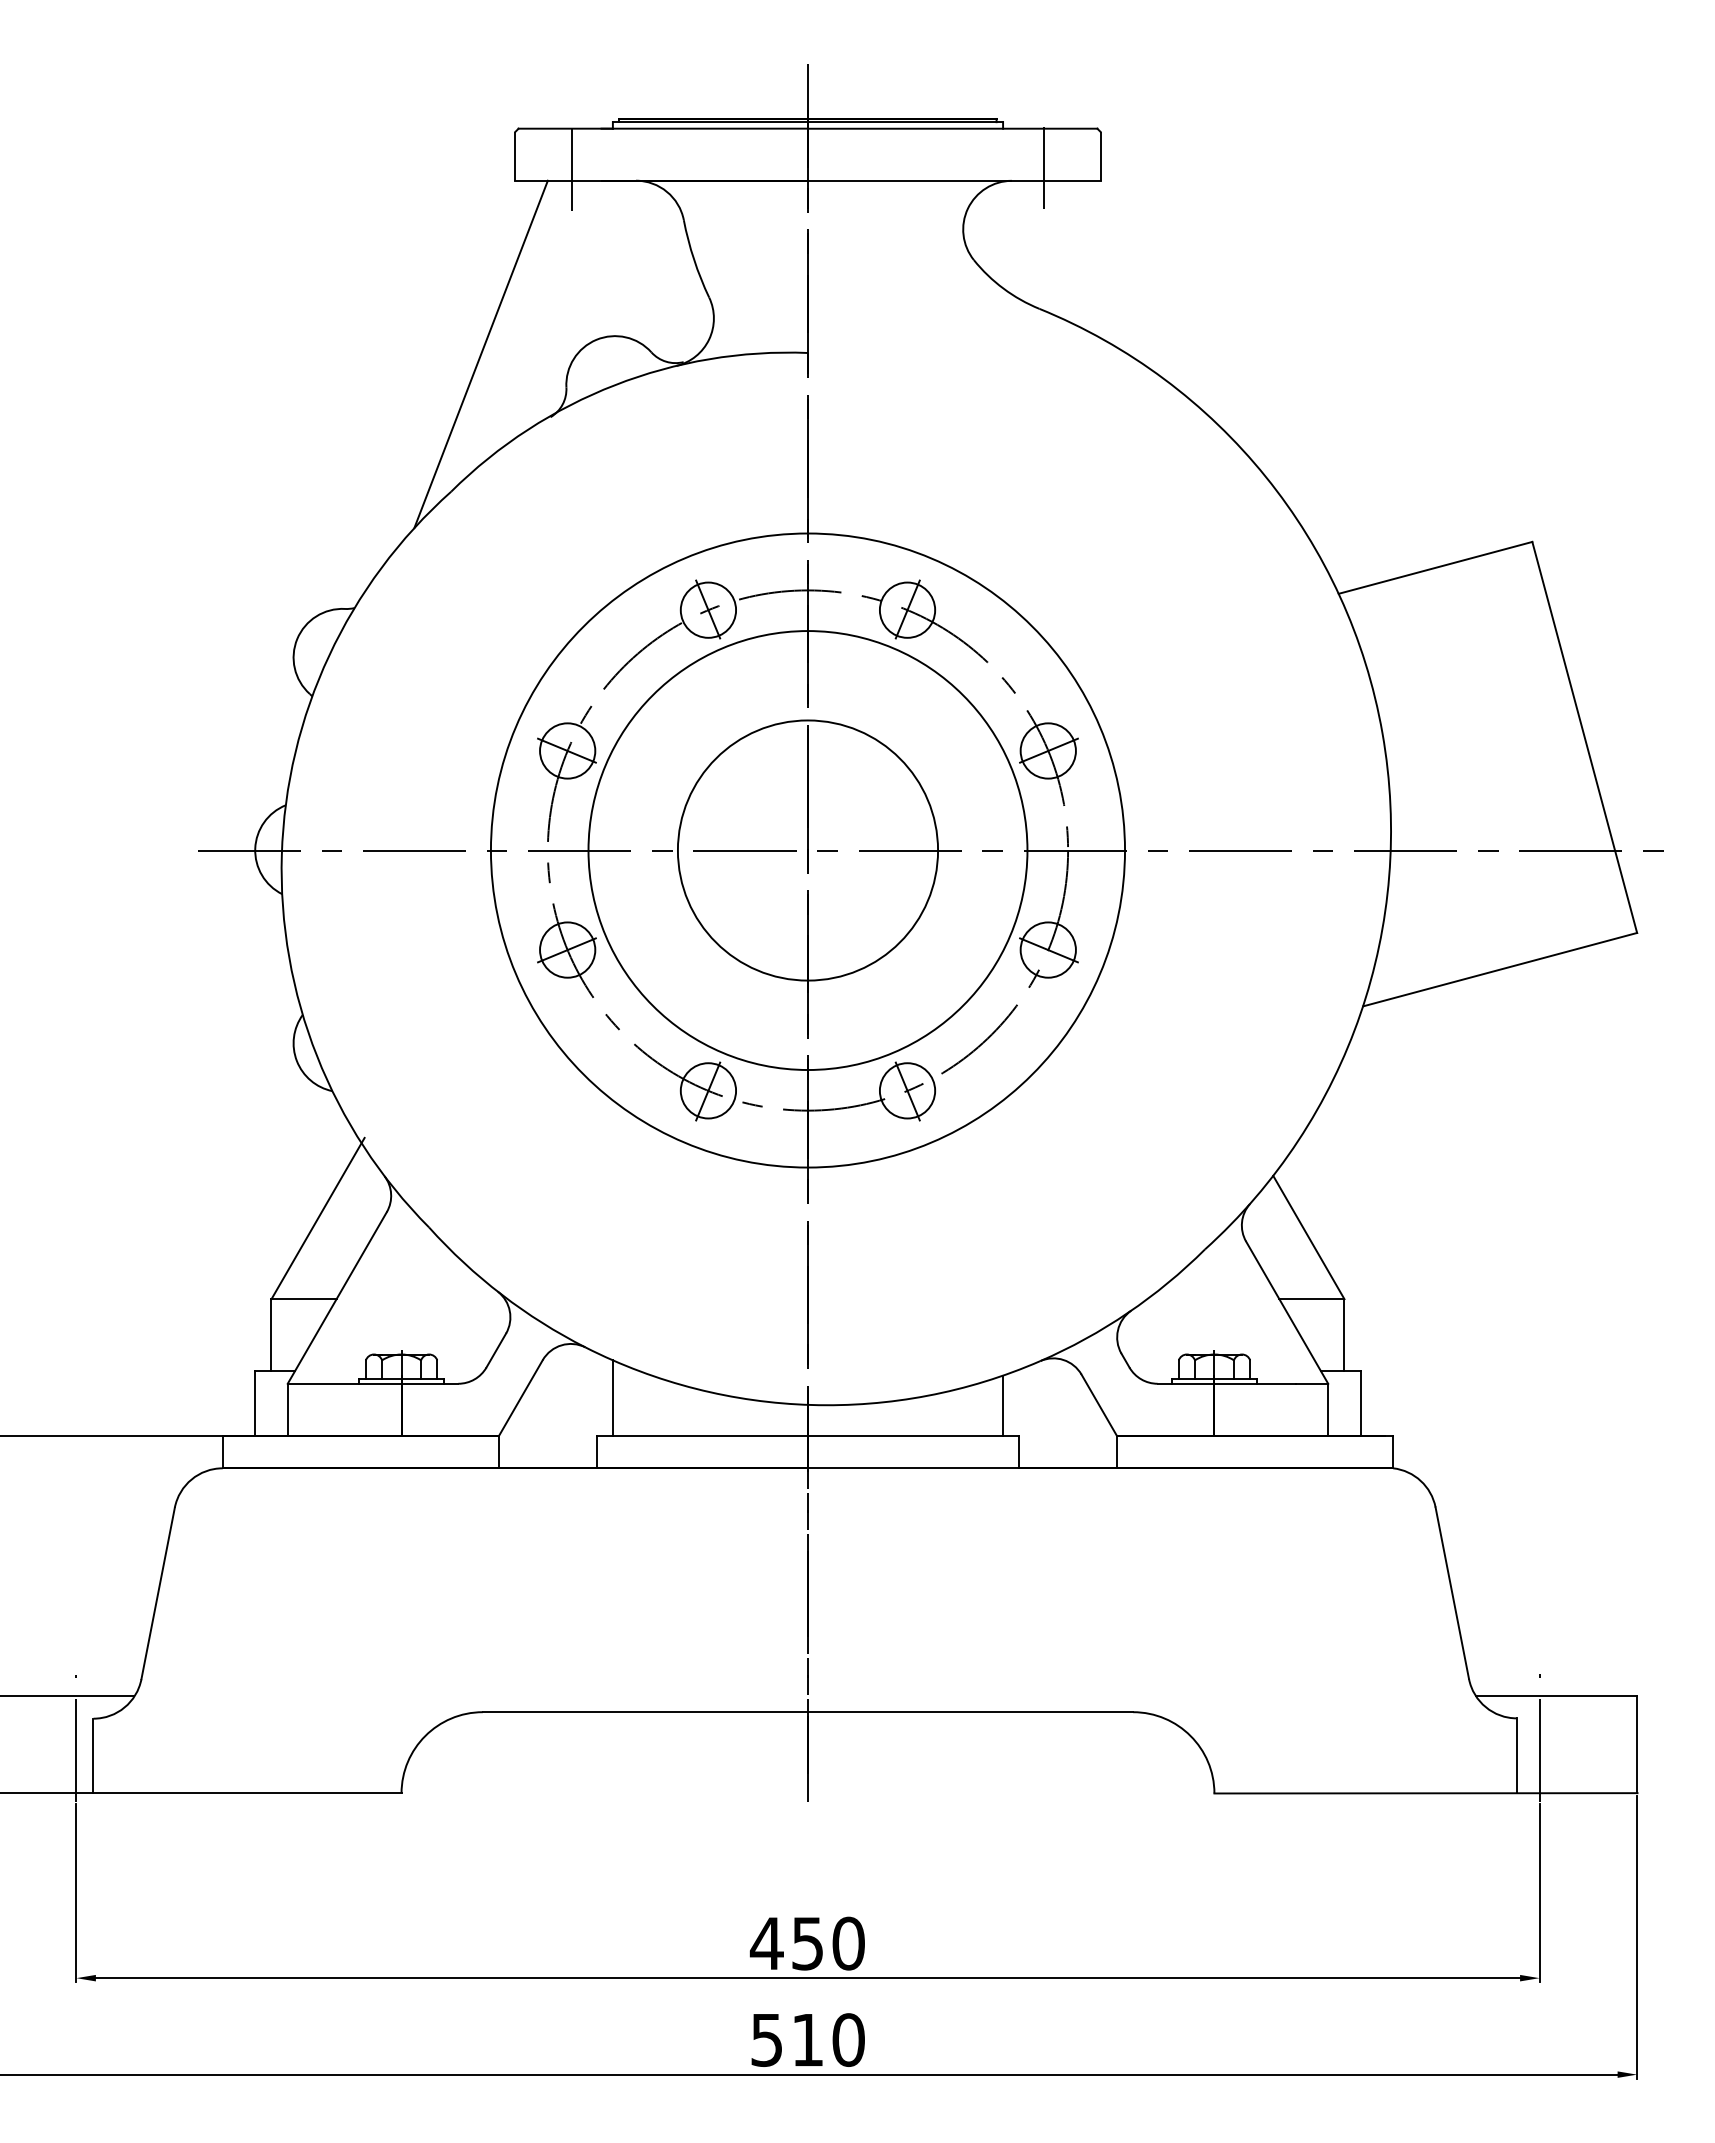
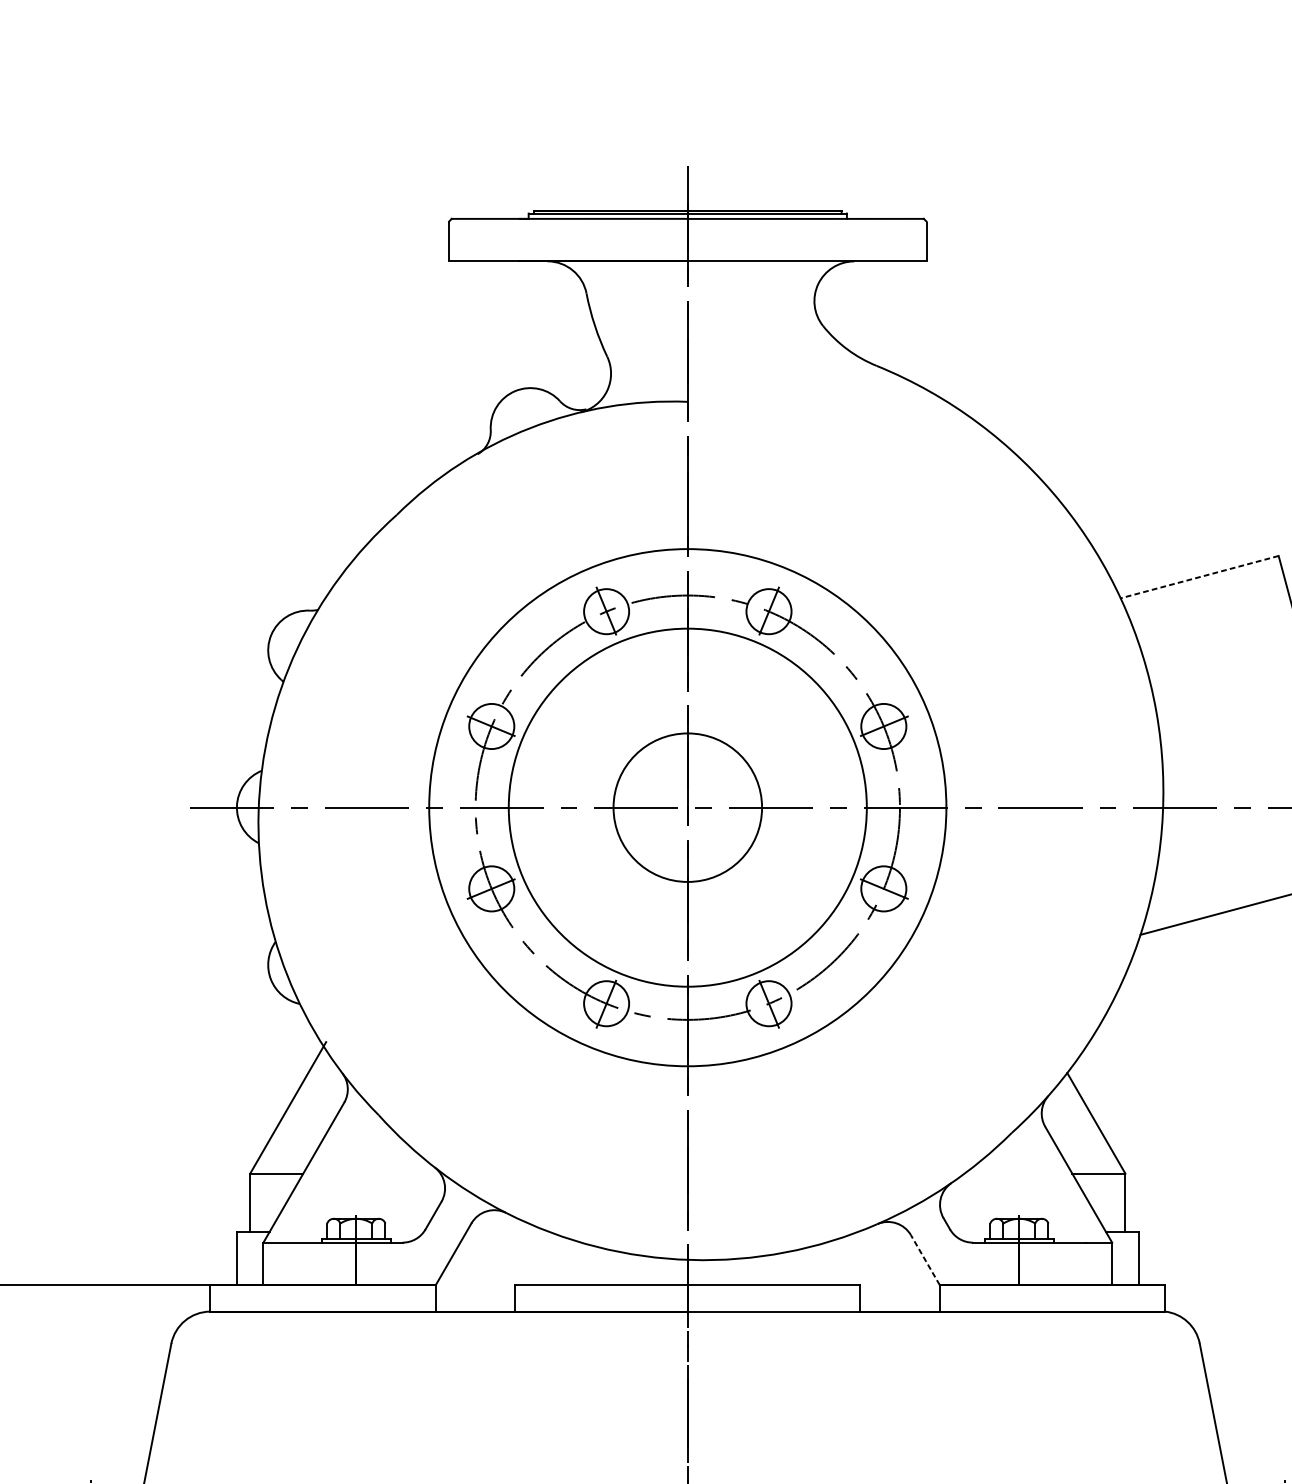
line: (1043, 167) -> (879, 250), removed
line: (572, 169) -> (495, 252), removed
line: (480, 354) -> (420, 403), removed
line: (1435, 568) -> (1199, 577), solid -> dashed
circle: (807, 850) -> (687, 807), size x0.7
line: (612, 1397) -> (528, 1253), removed
line: (1098, 1404) -> (924, 1259), solid -> dashed
line: (1003, 1405) -> (847, 1260), removed

